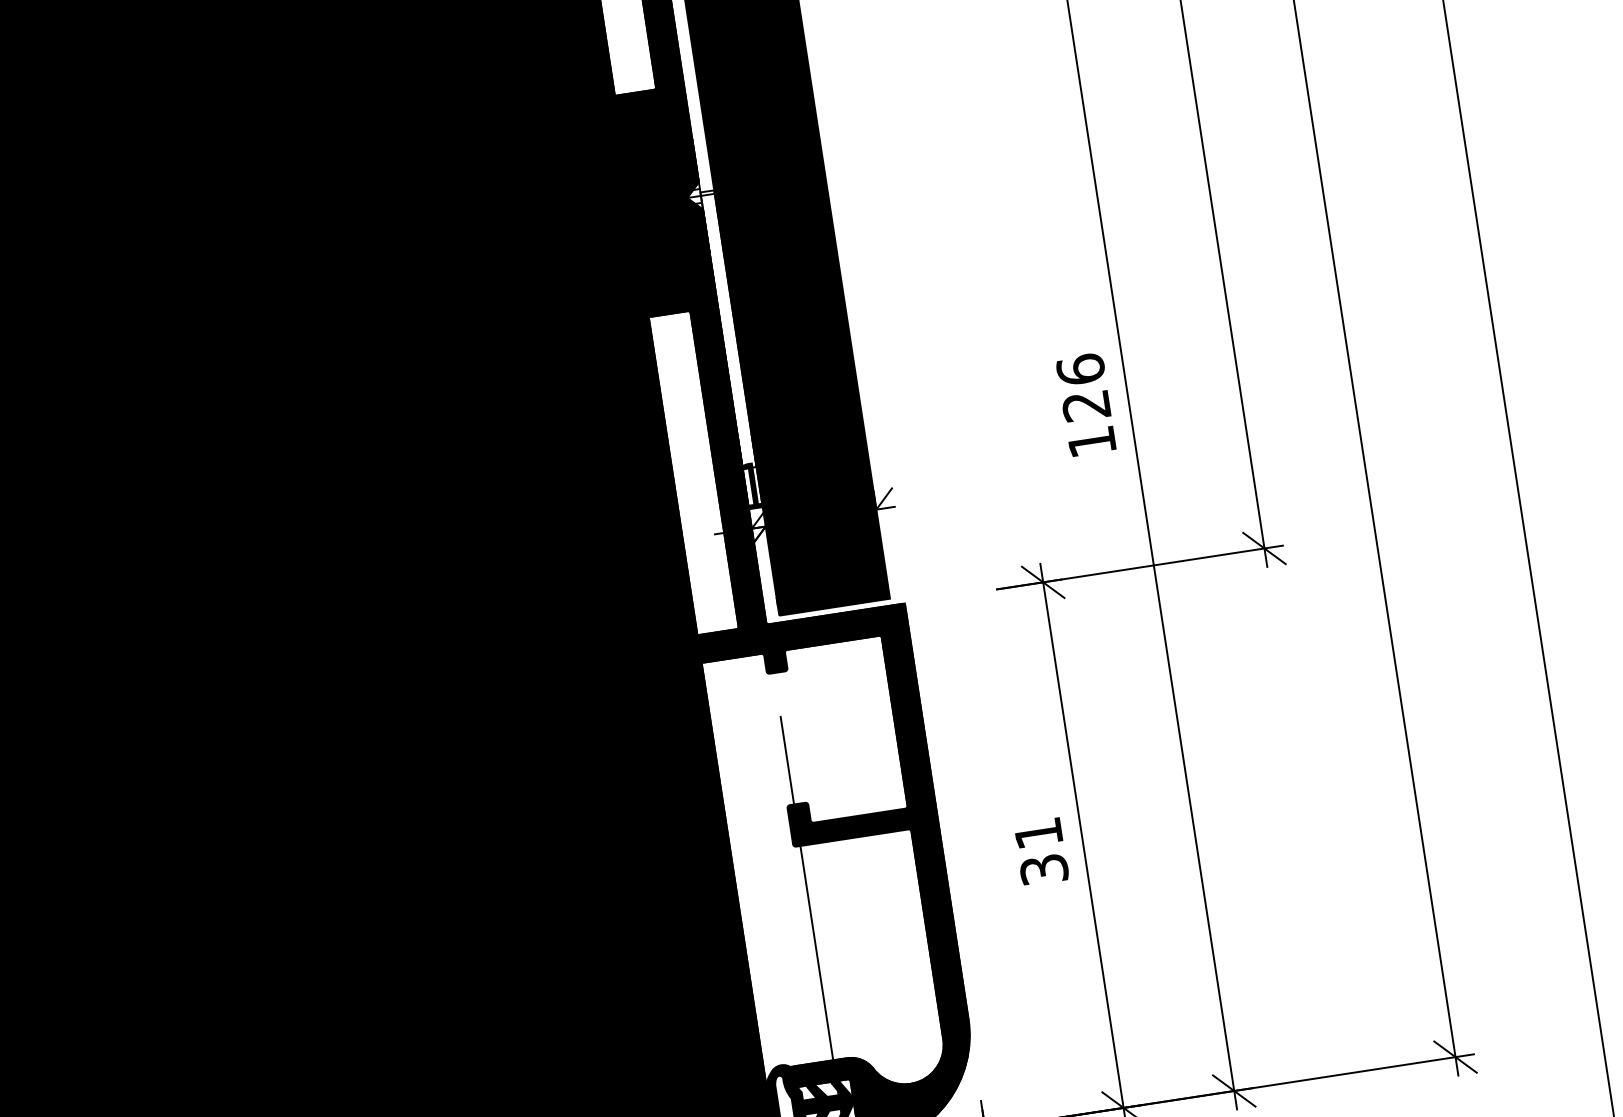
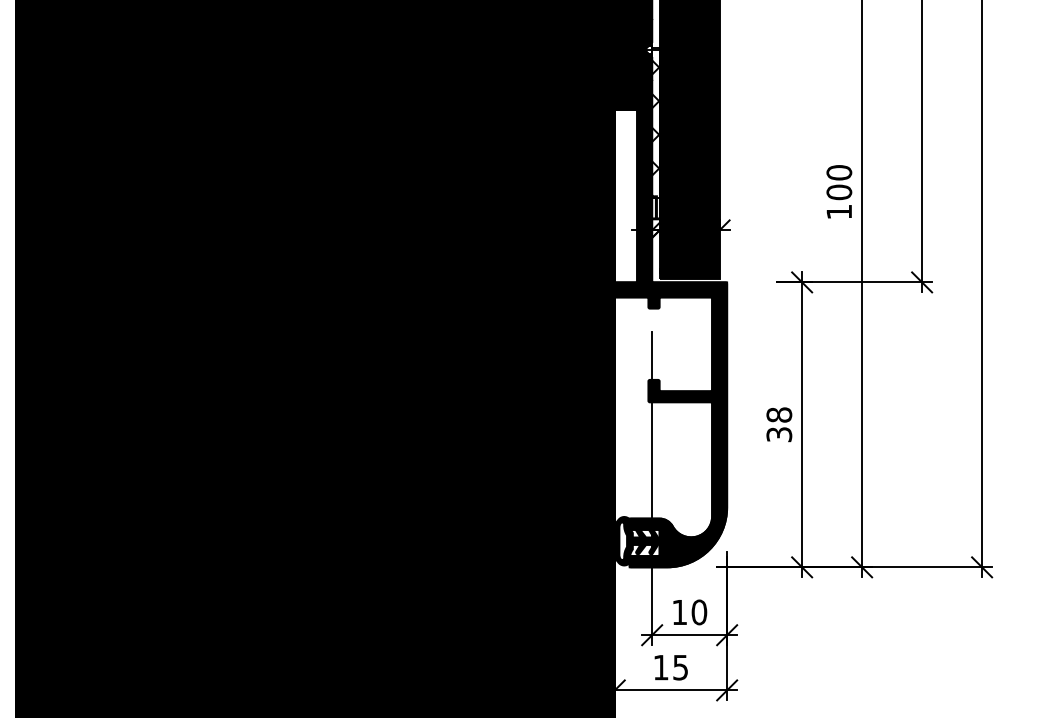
hatch: (729, 341) -> (655, 129), added
text: (1083, 387) -> (839, 182), 126 -> 100
text: (1038, 832) -> (779, 414), 31 -> 38

